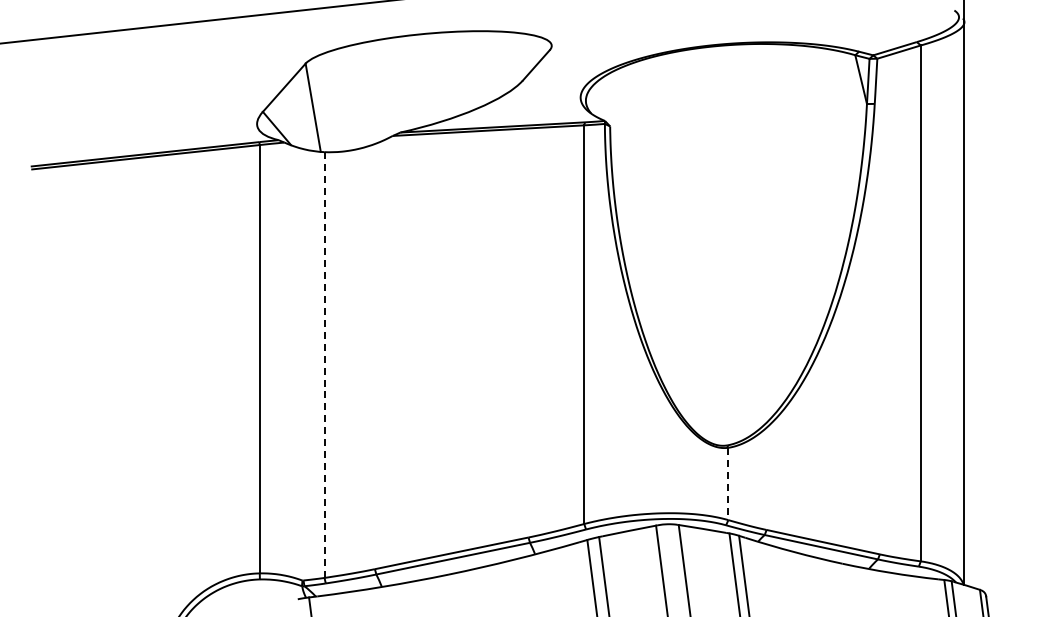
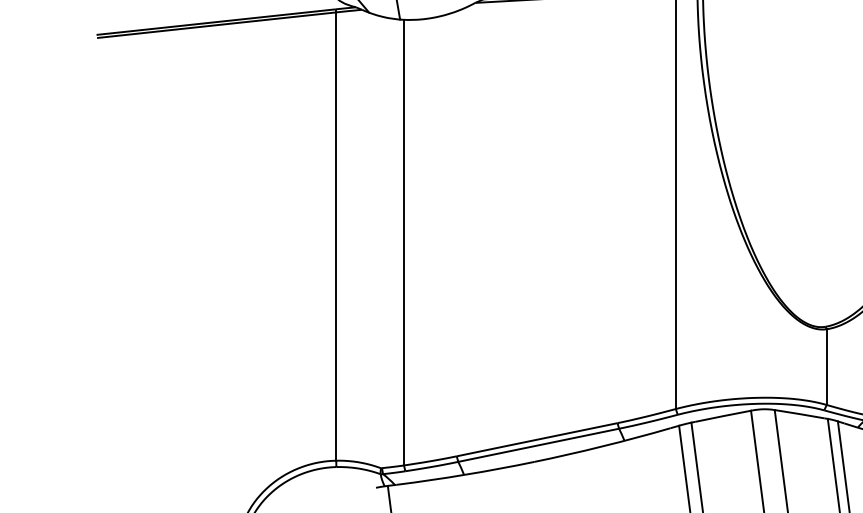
line: (324, 365) -> (403, 243), dashed -> solid
line: (728, 484) -> (826, 367), dashed -> solid

